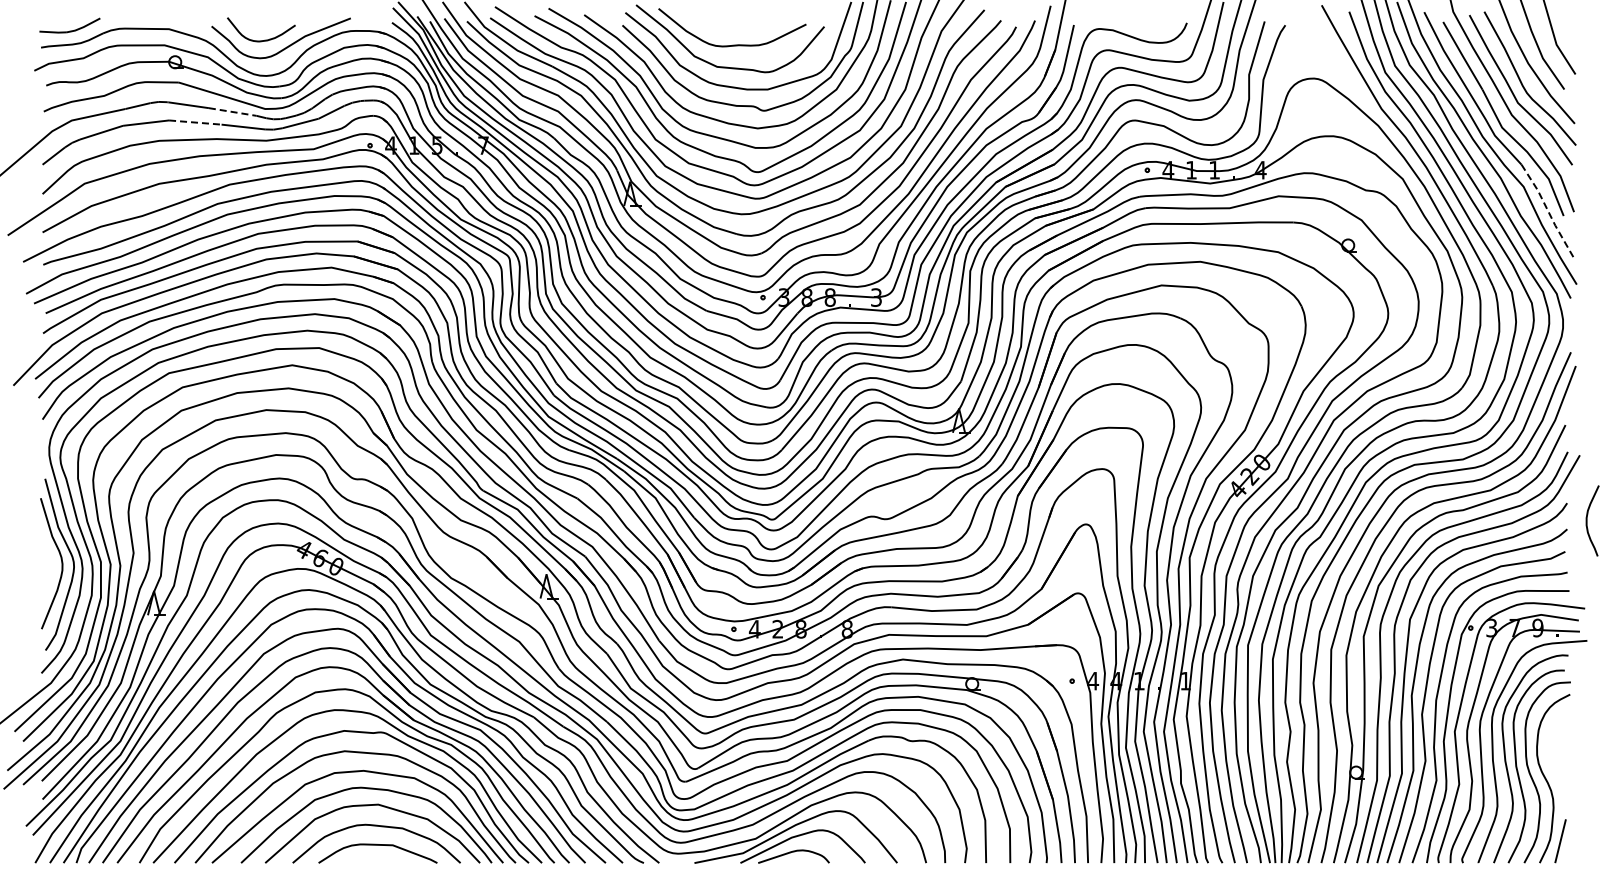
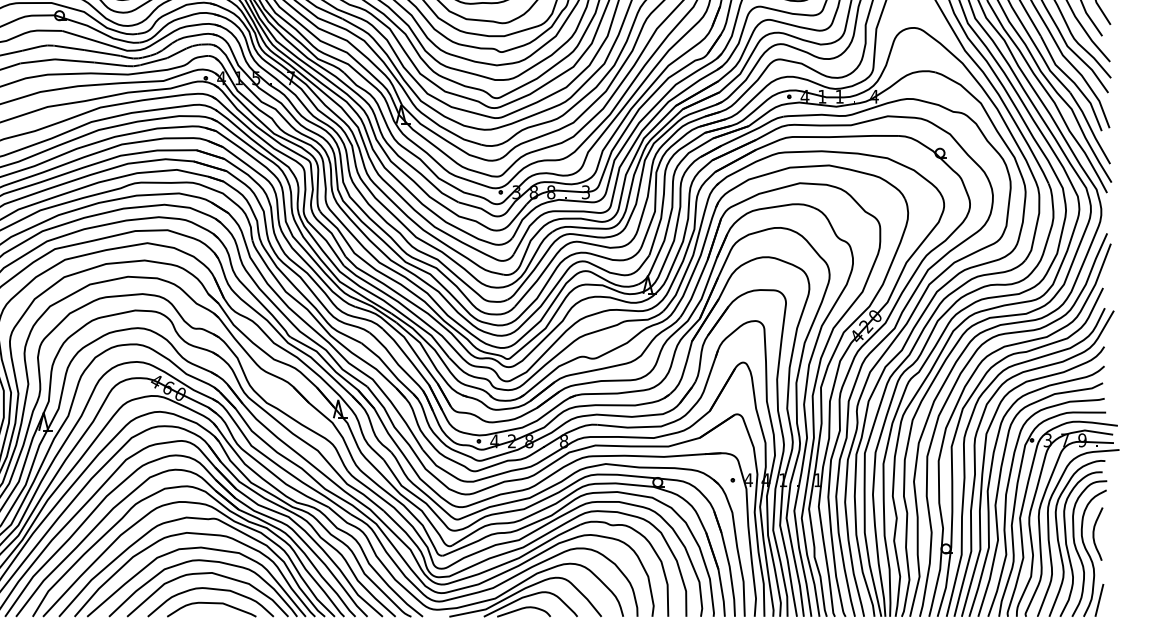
line: (233, 112) -> (103, 53), dashed -> solid
line: (195, 122) -> (74, 60), dashed -> solid
line: (1548, 212) -> (1090, 128), dashed -> solid
curve: (1587, 520) -> (1094, 533), moved

